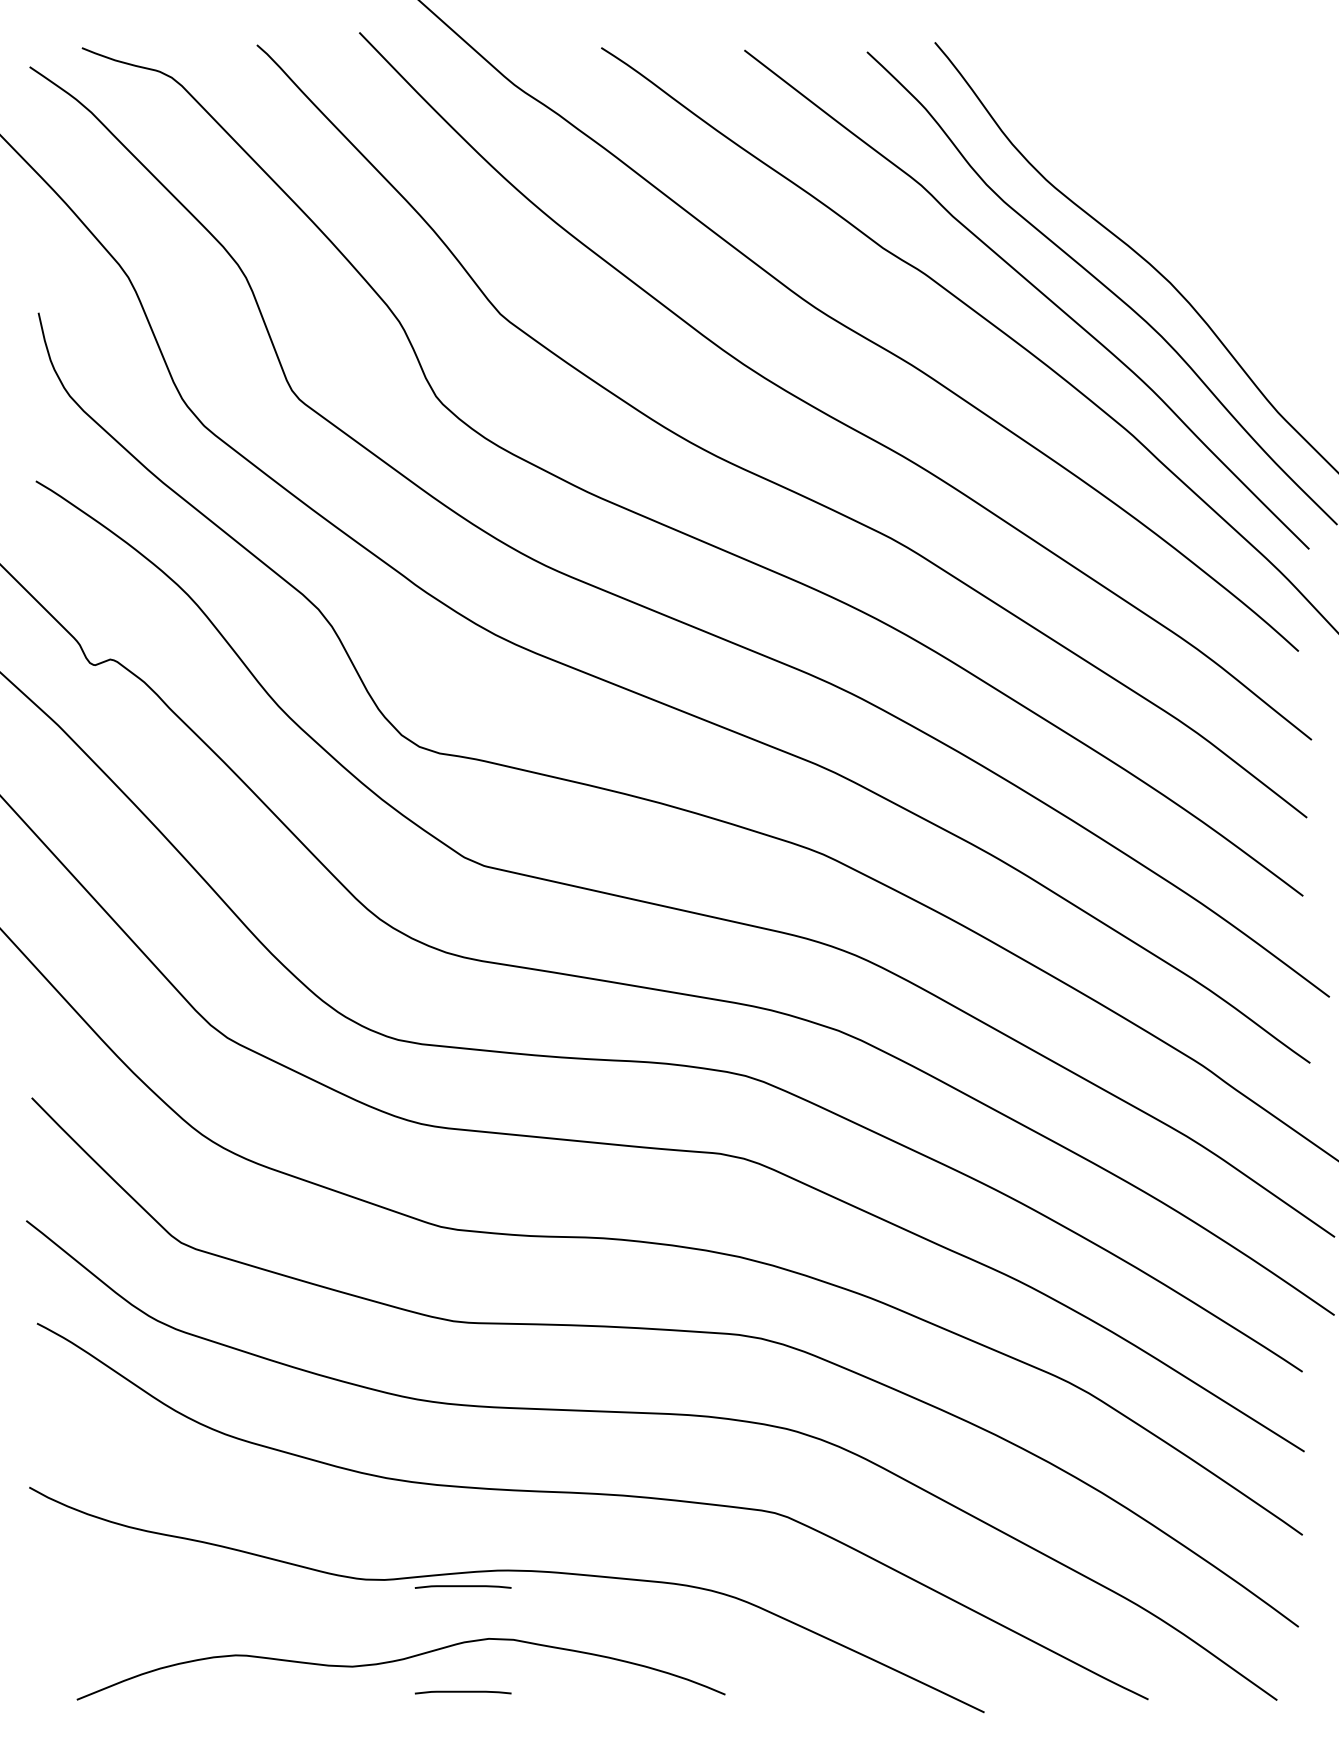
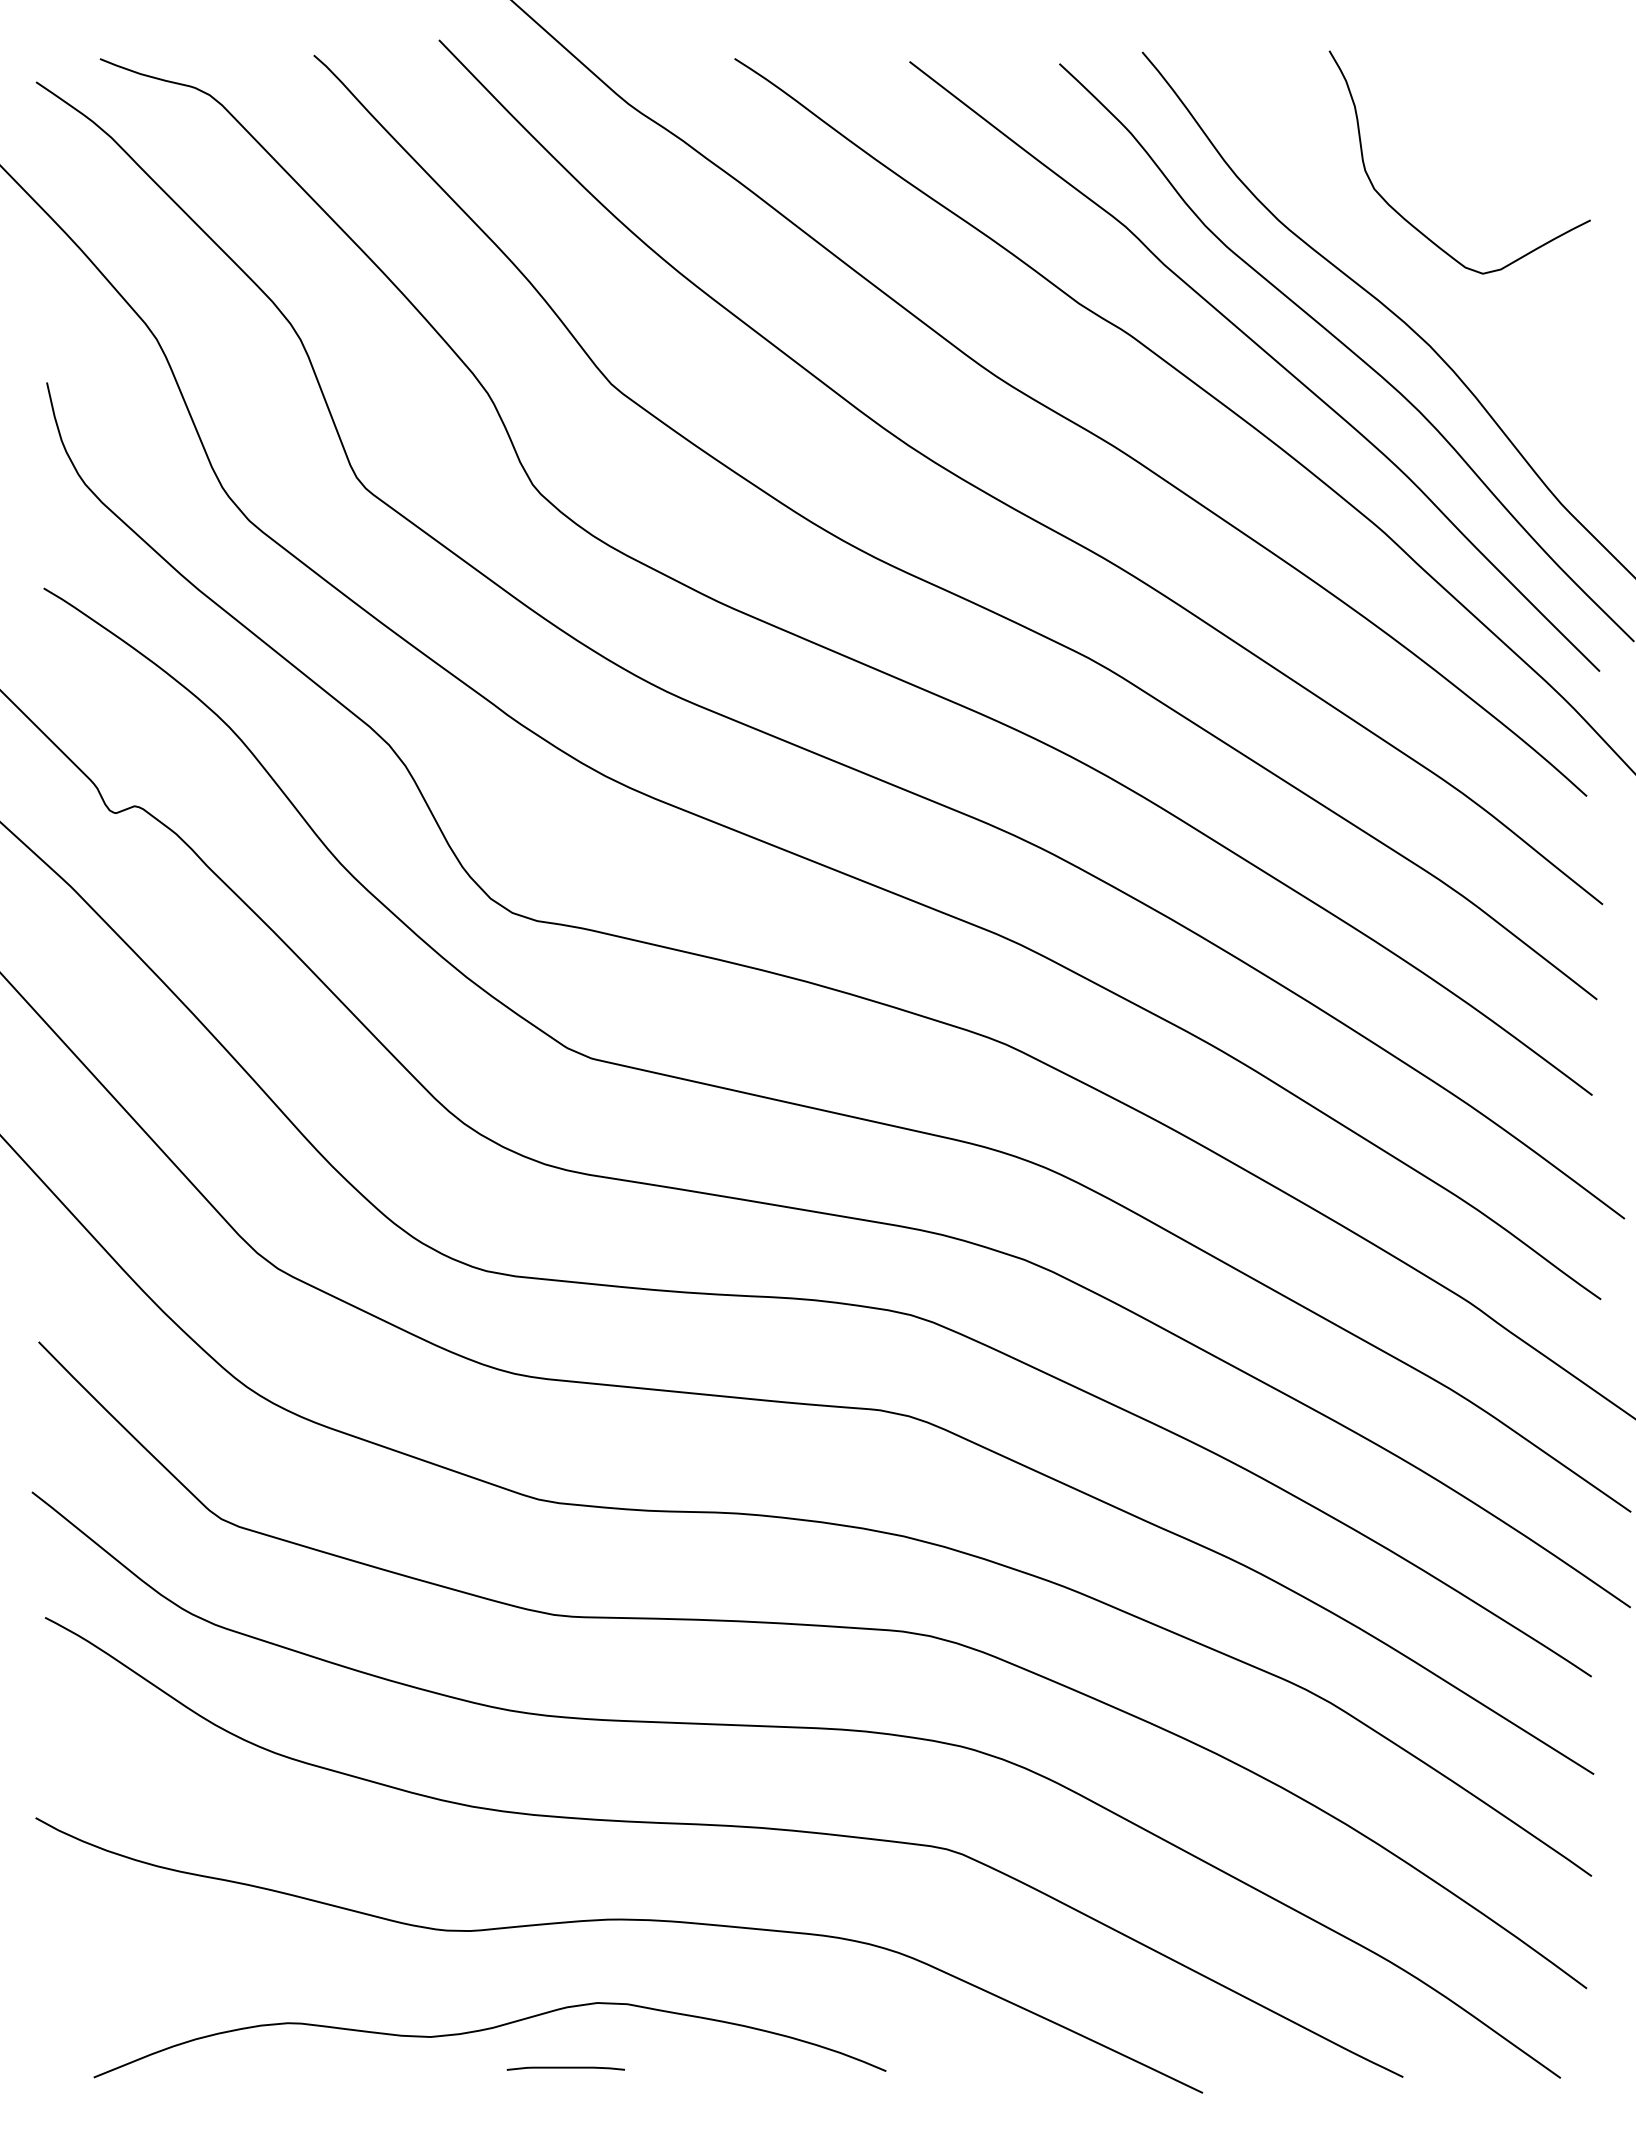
curve: (1154, 181) -> (1410, 222), added
curve: (462, 1586) -> (565, 1939), removed

